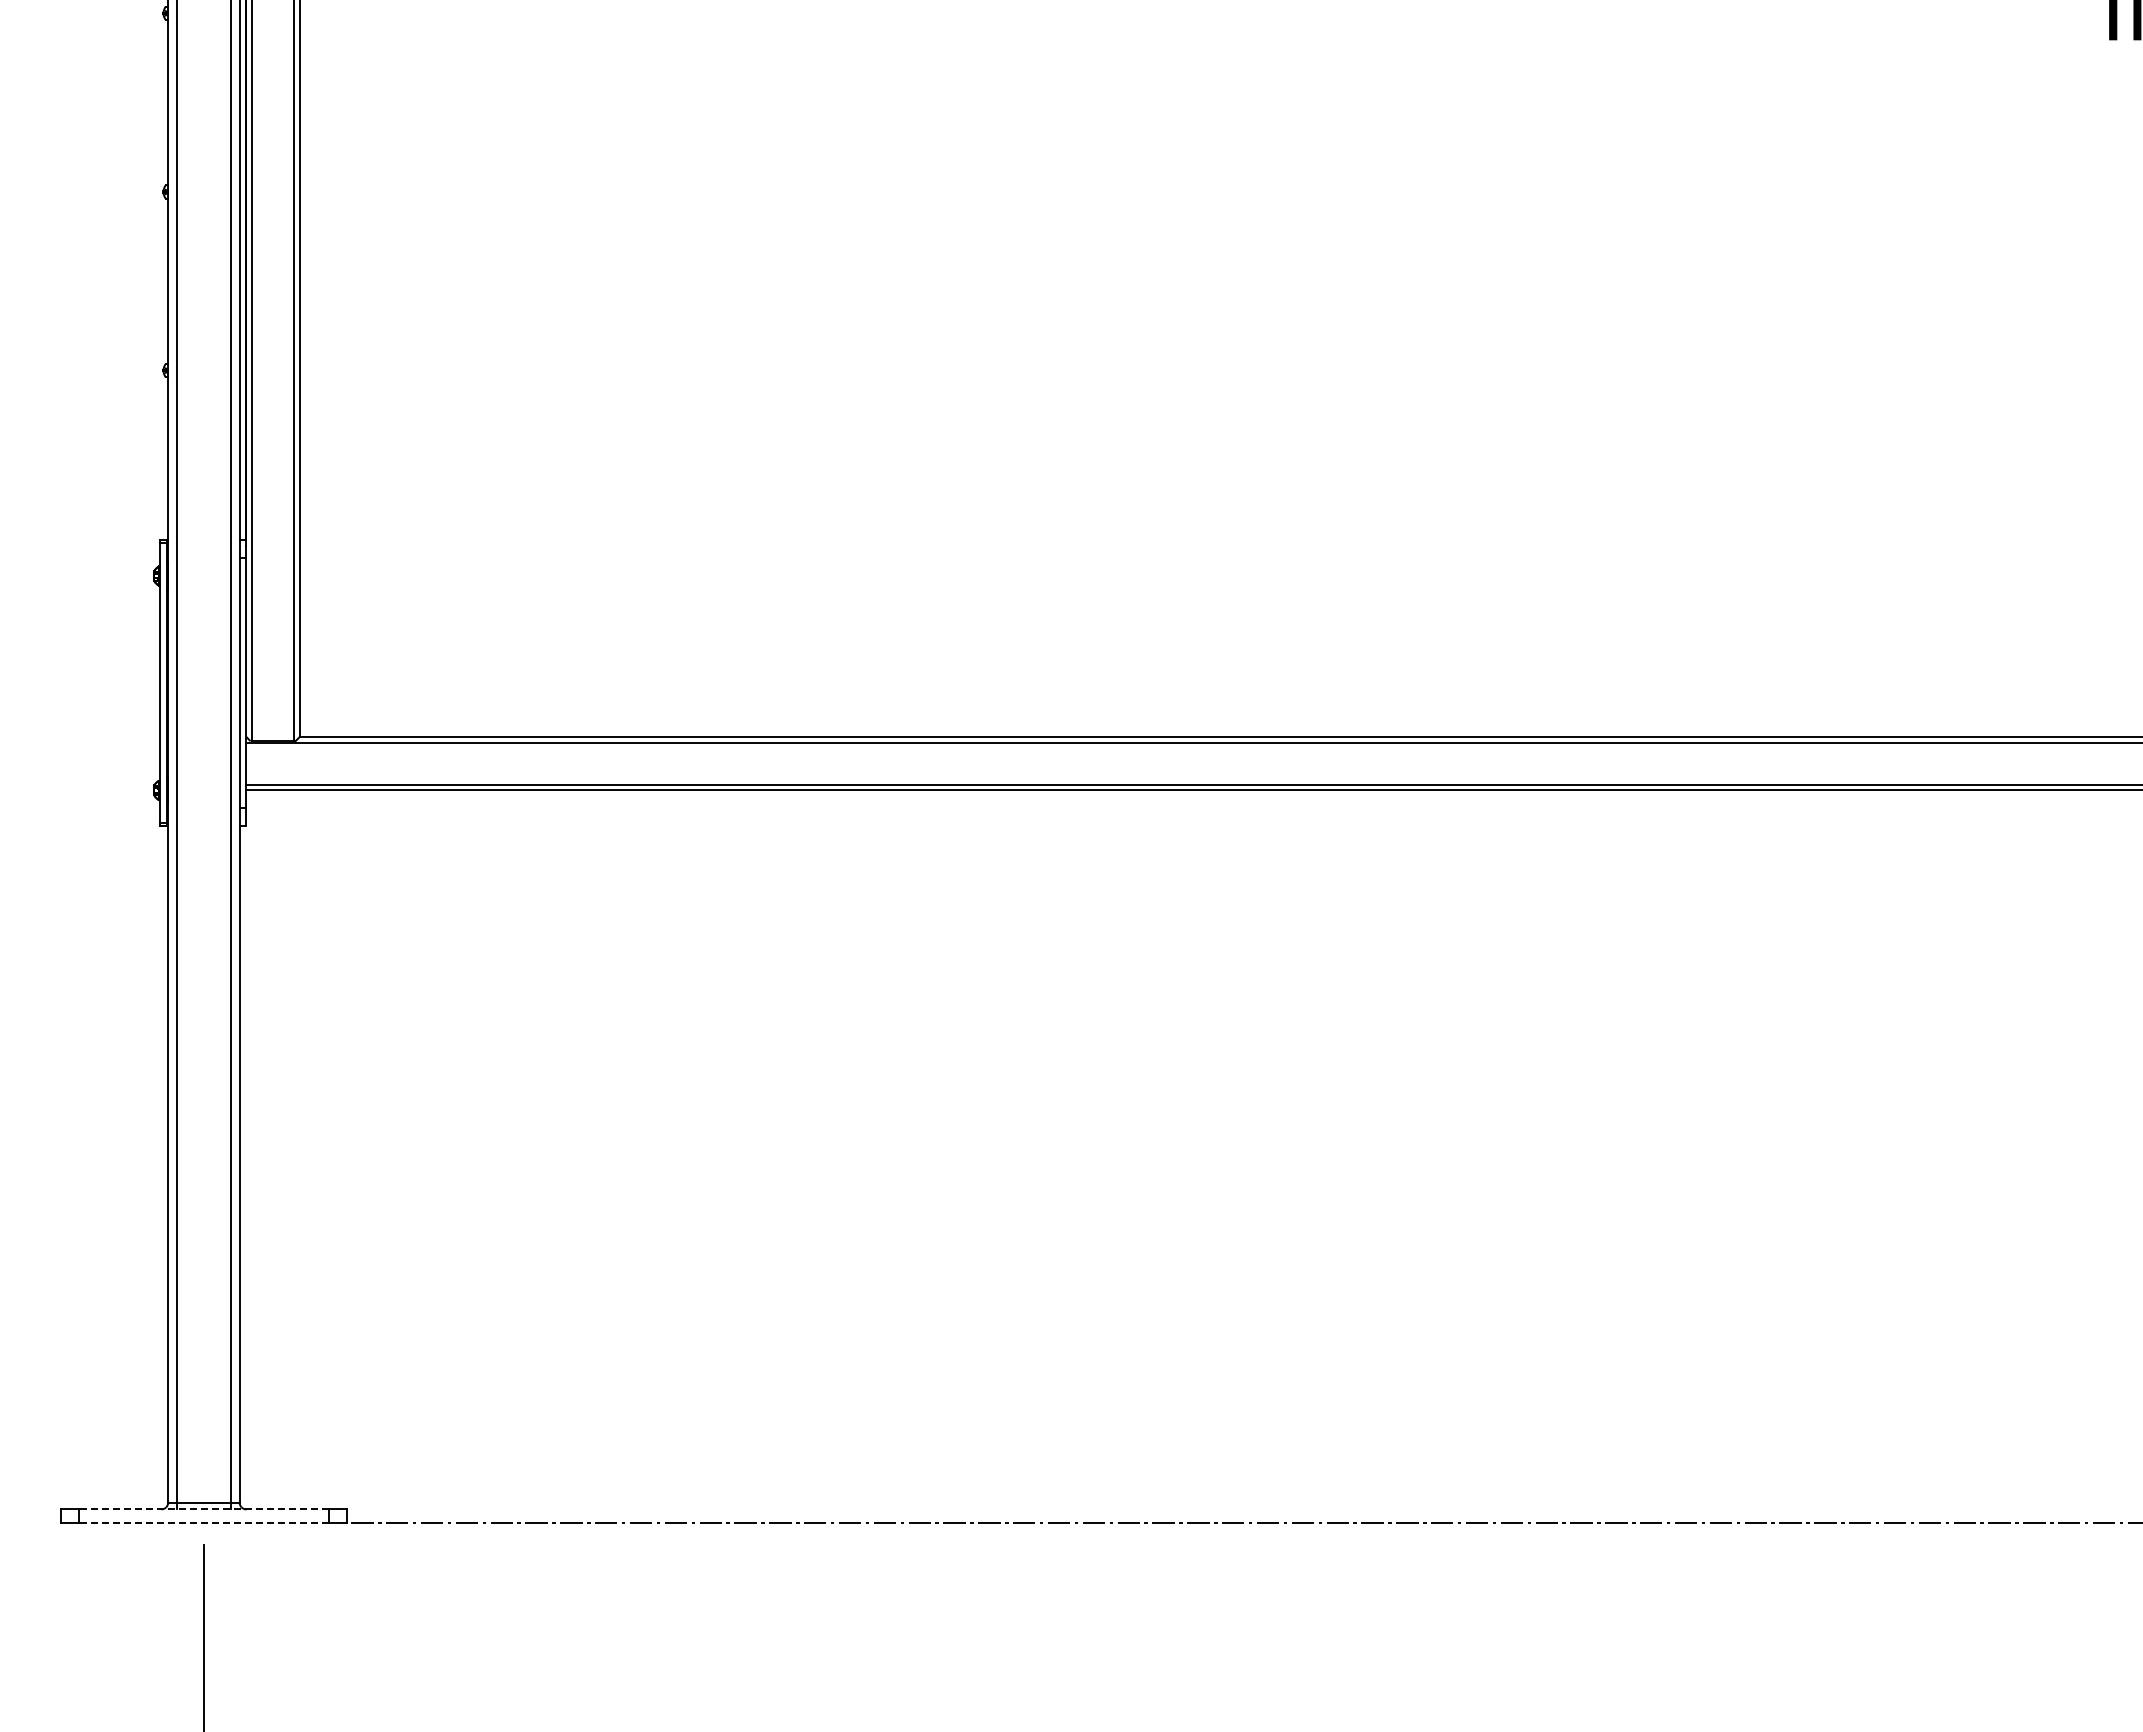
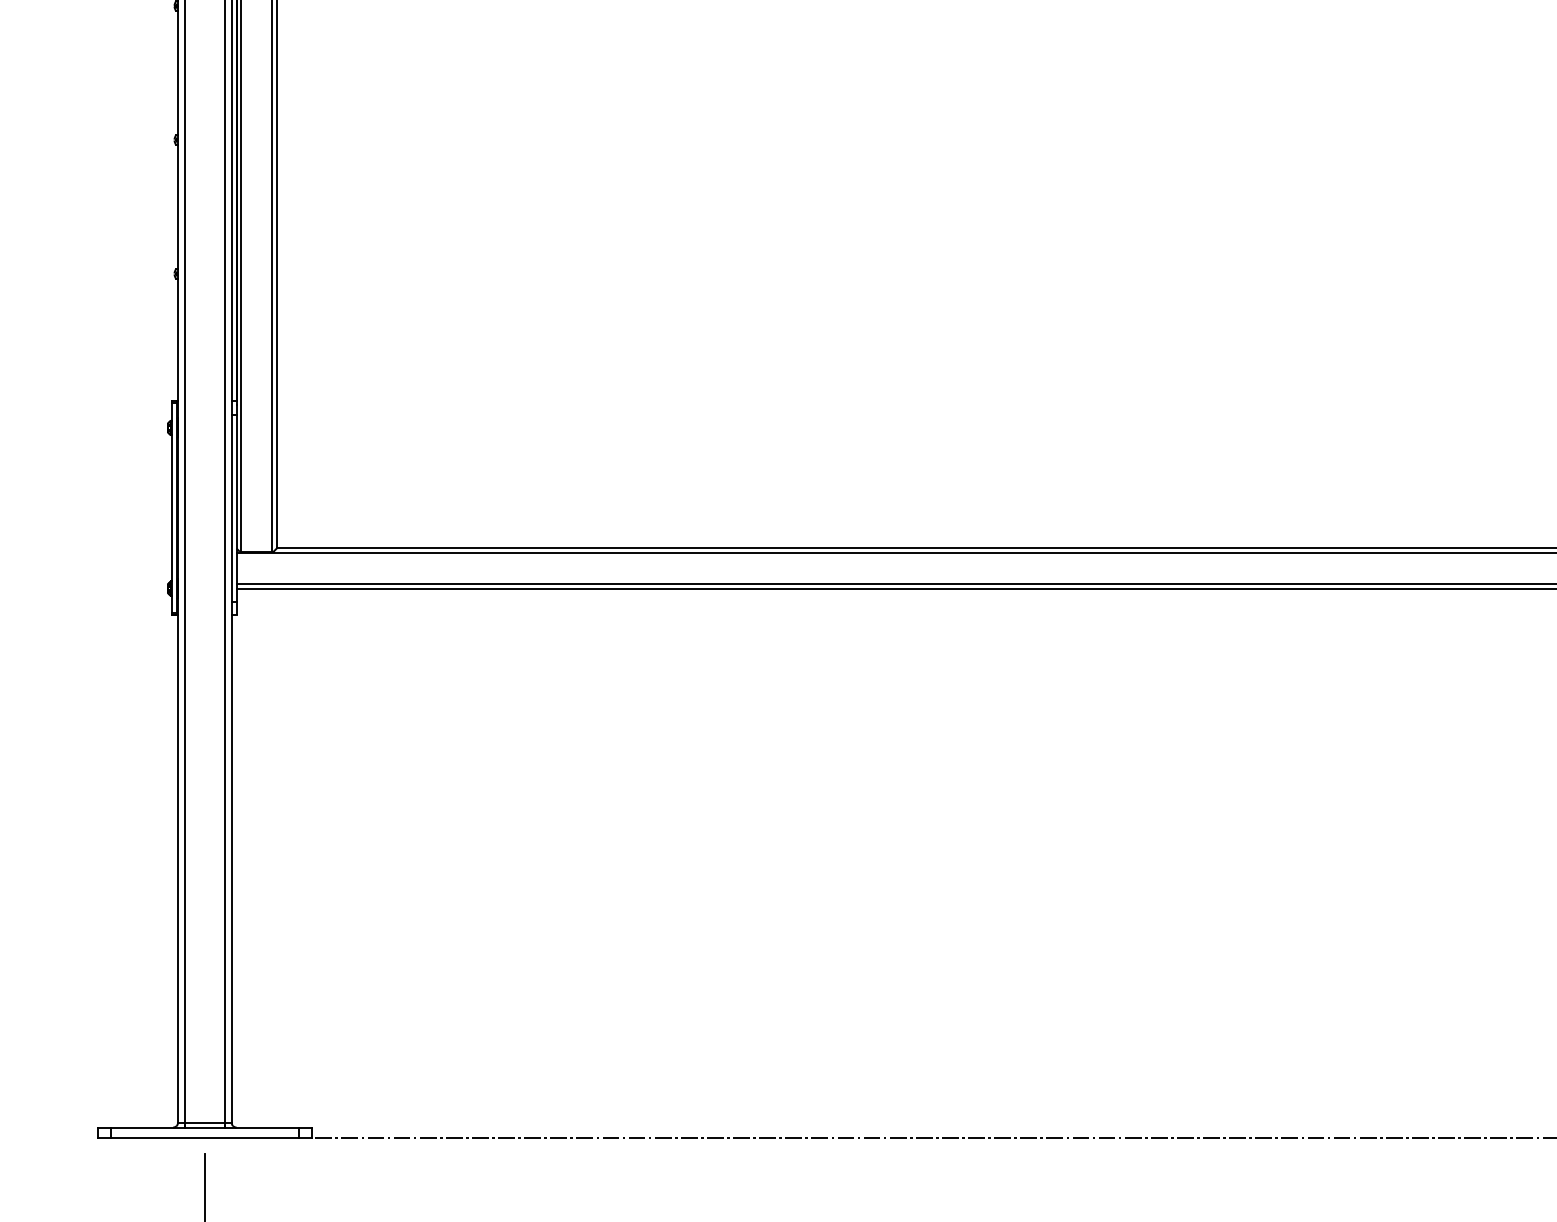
line: (203, 1509) -> (204, 1127), dashed -> solid
line: (203, 1522) -> (204, 1137), dashed -> solid

